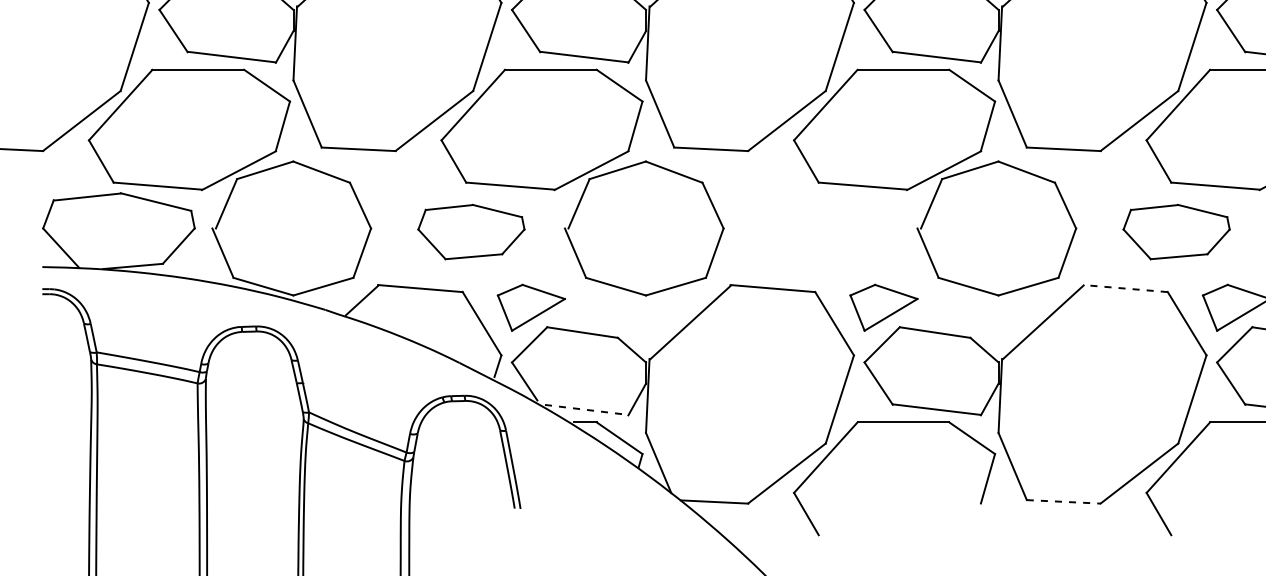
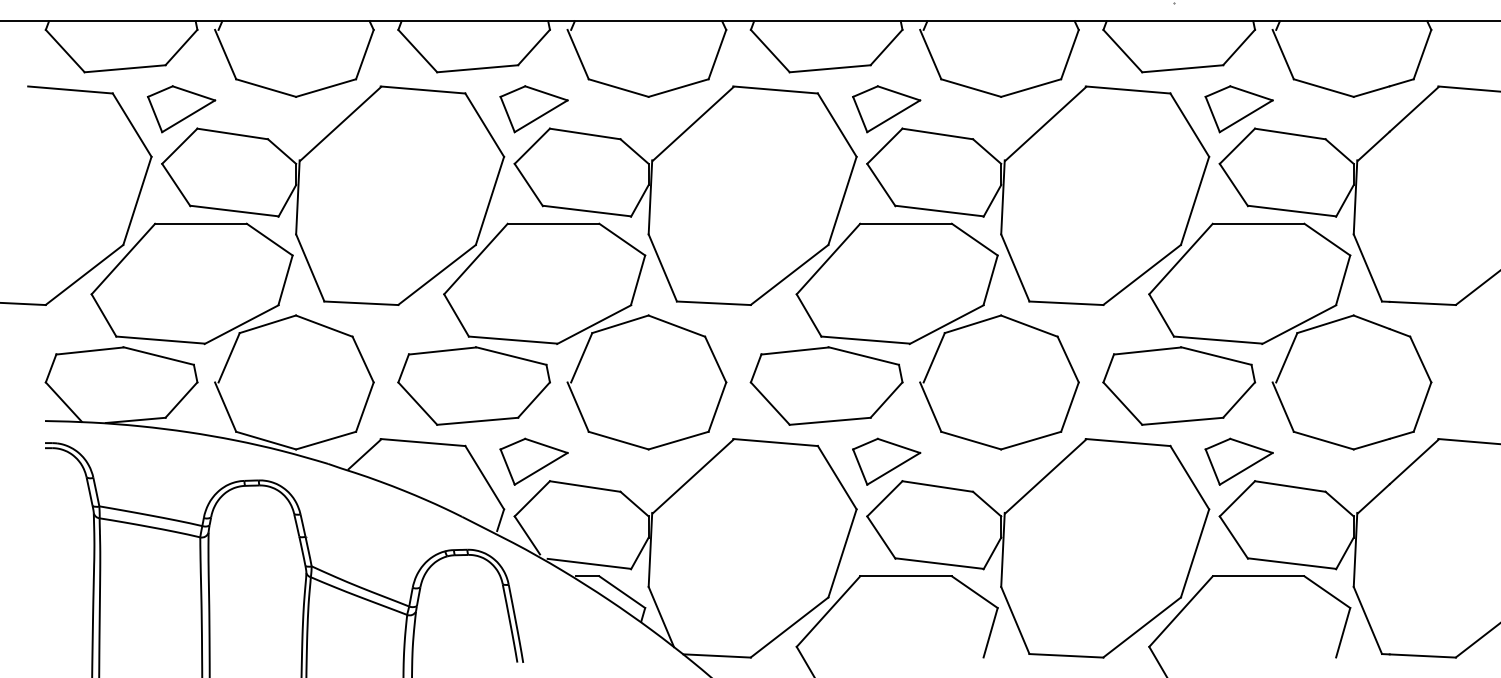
part: (470, 231) -> (473, 385), size x1.43
part: (823, 231) -> (826, 385), added
part: (1176, 231) -> (1179, 385), size x1.43
line: (1124, 288) -> (1127, 442), dashed -> solid
line: (586, 409) -> (589, 563), dashed -> solid
line: (1063, 501) -> (1066, 655), dashed -> solid

